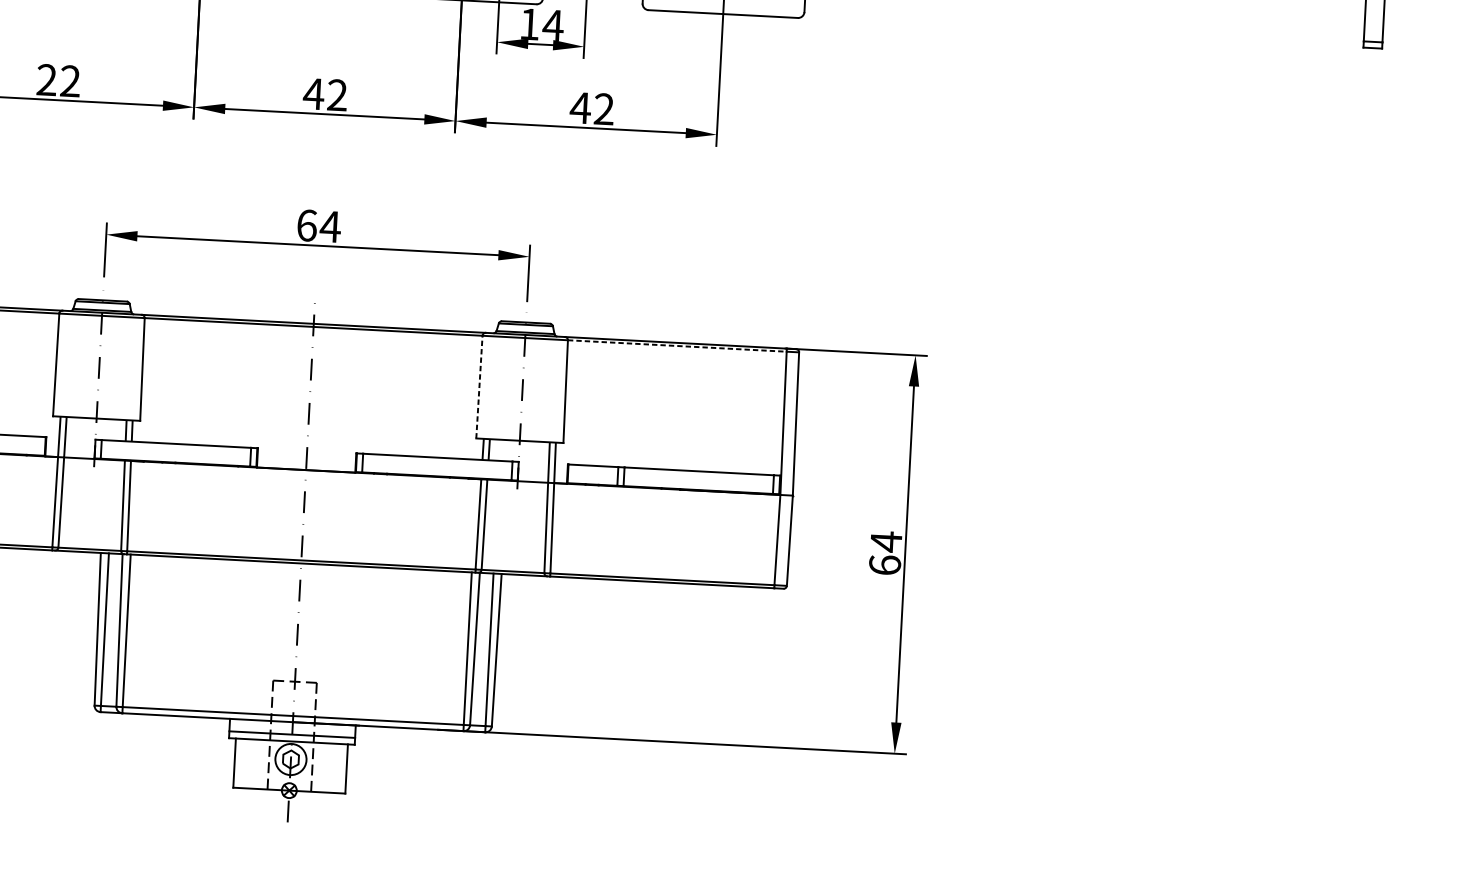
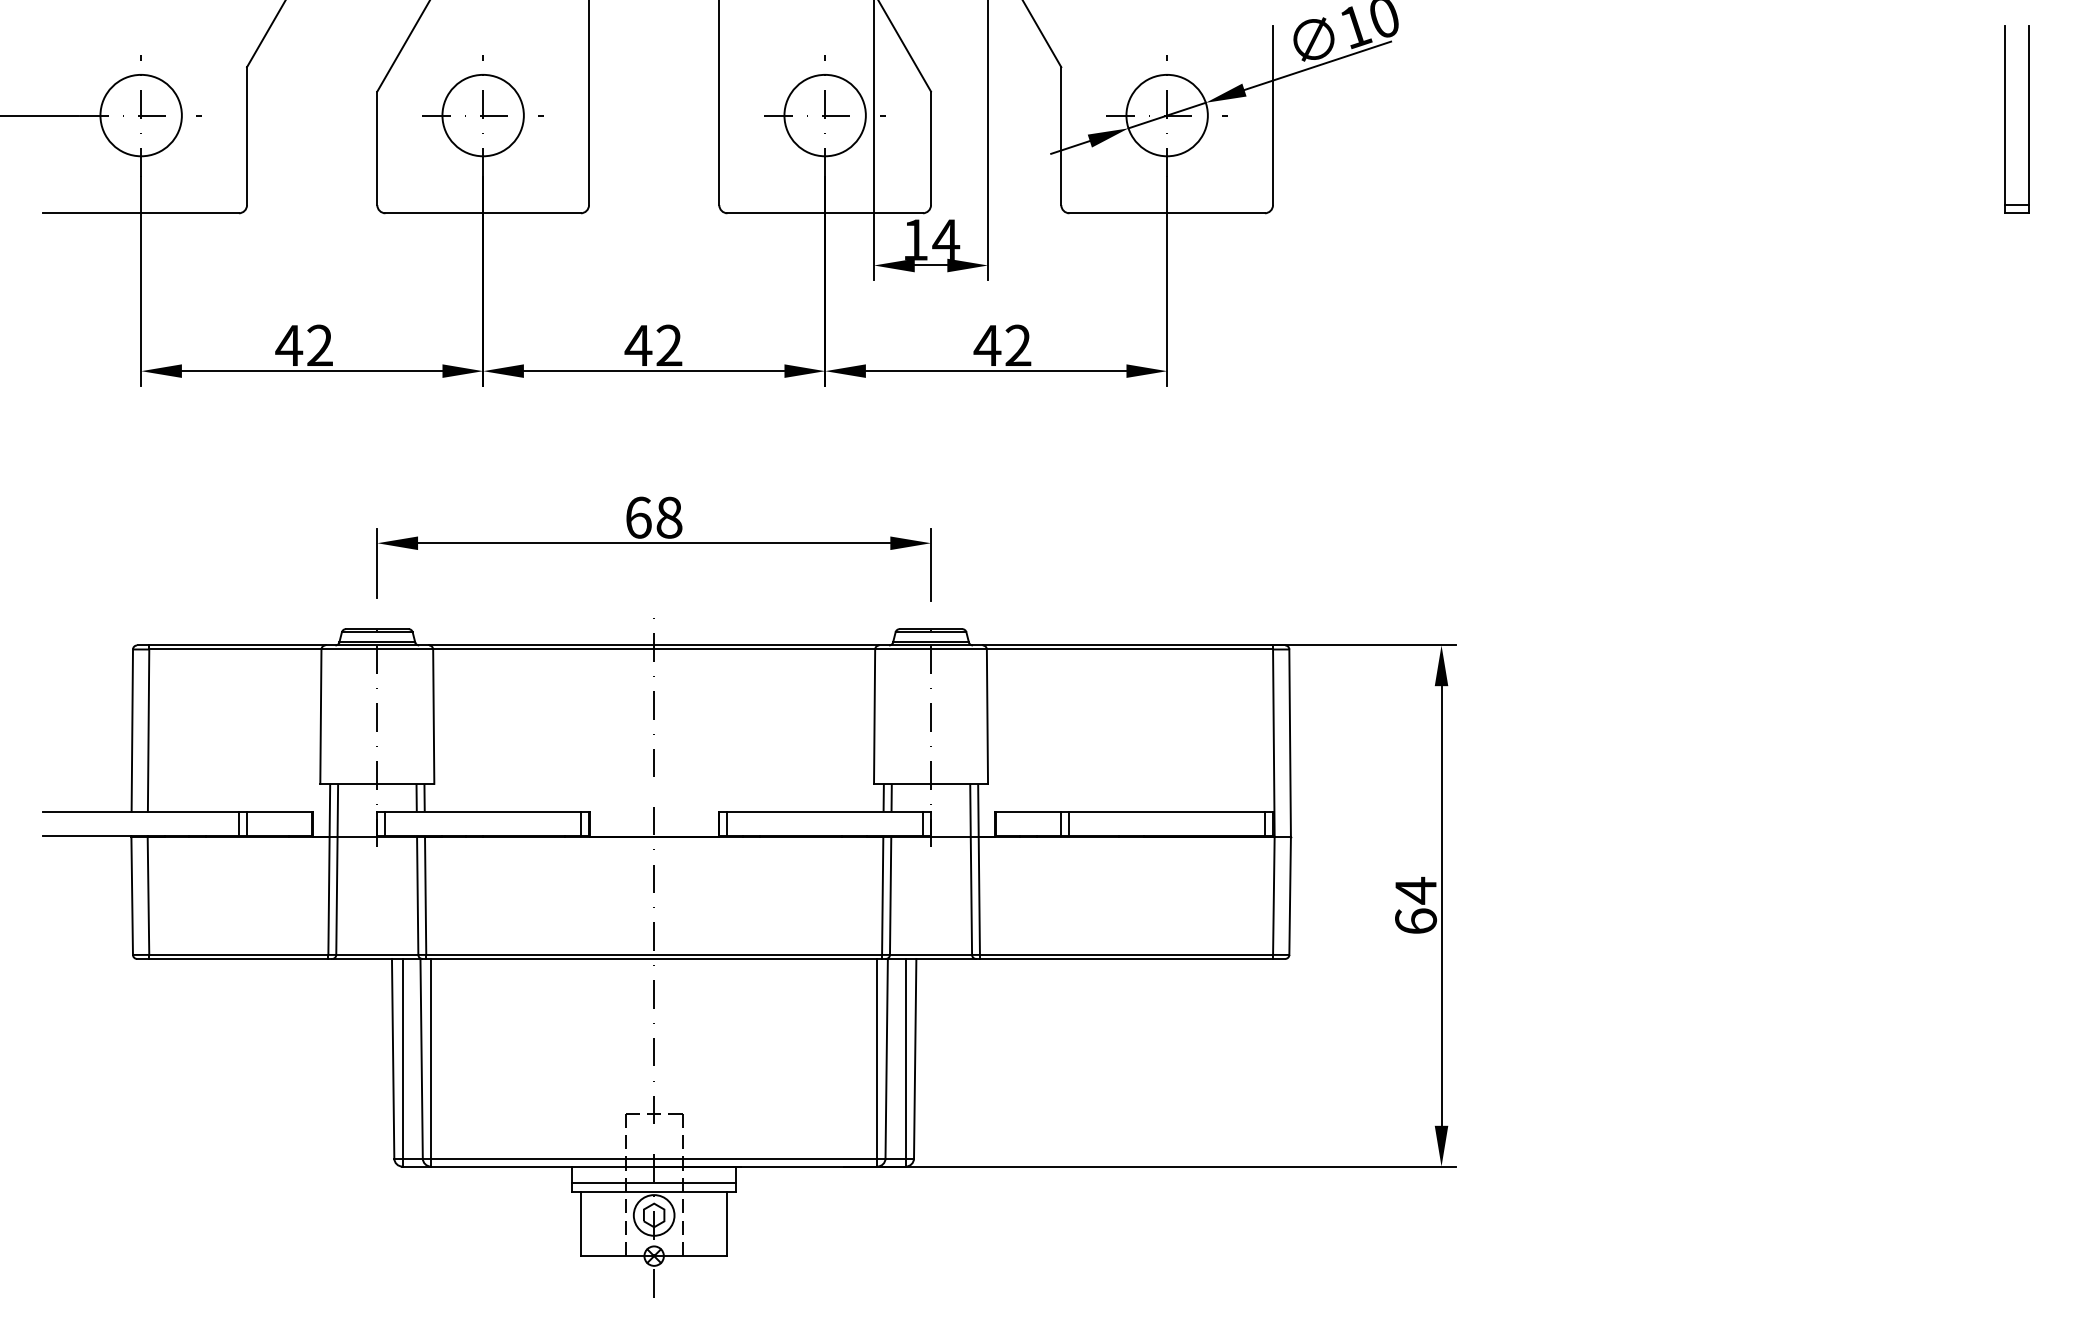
text: (47, 79) -> (289, 344), 22 -> 42
text: (330, 226) -> (669, 517), 64 -> 68
line: (677, 346) -> (1130, 649), dashed -> solid
line: (479, 386) -> (874, 716), dashed -> solid

